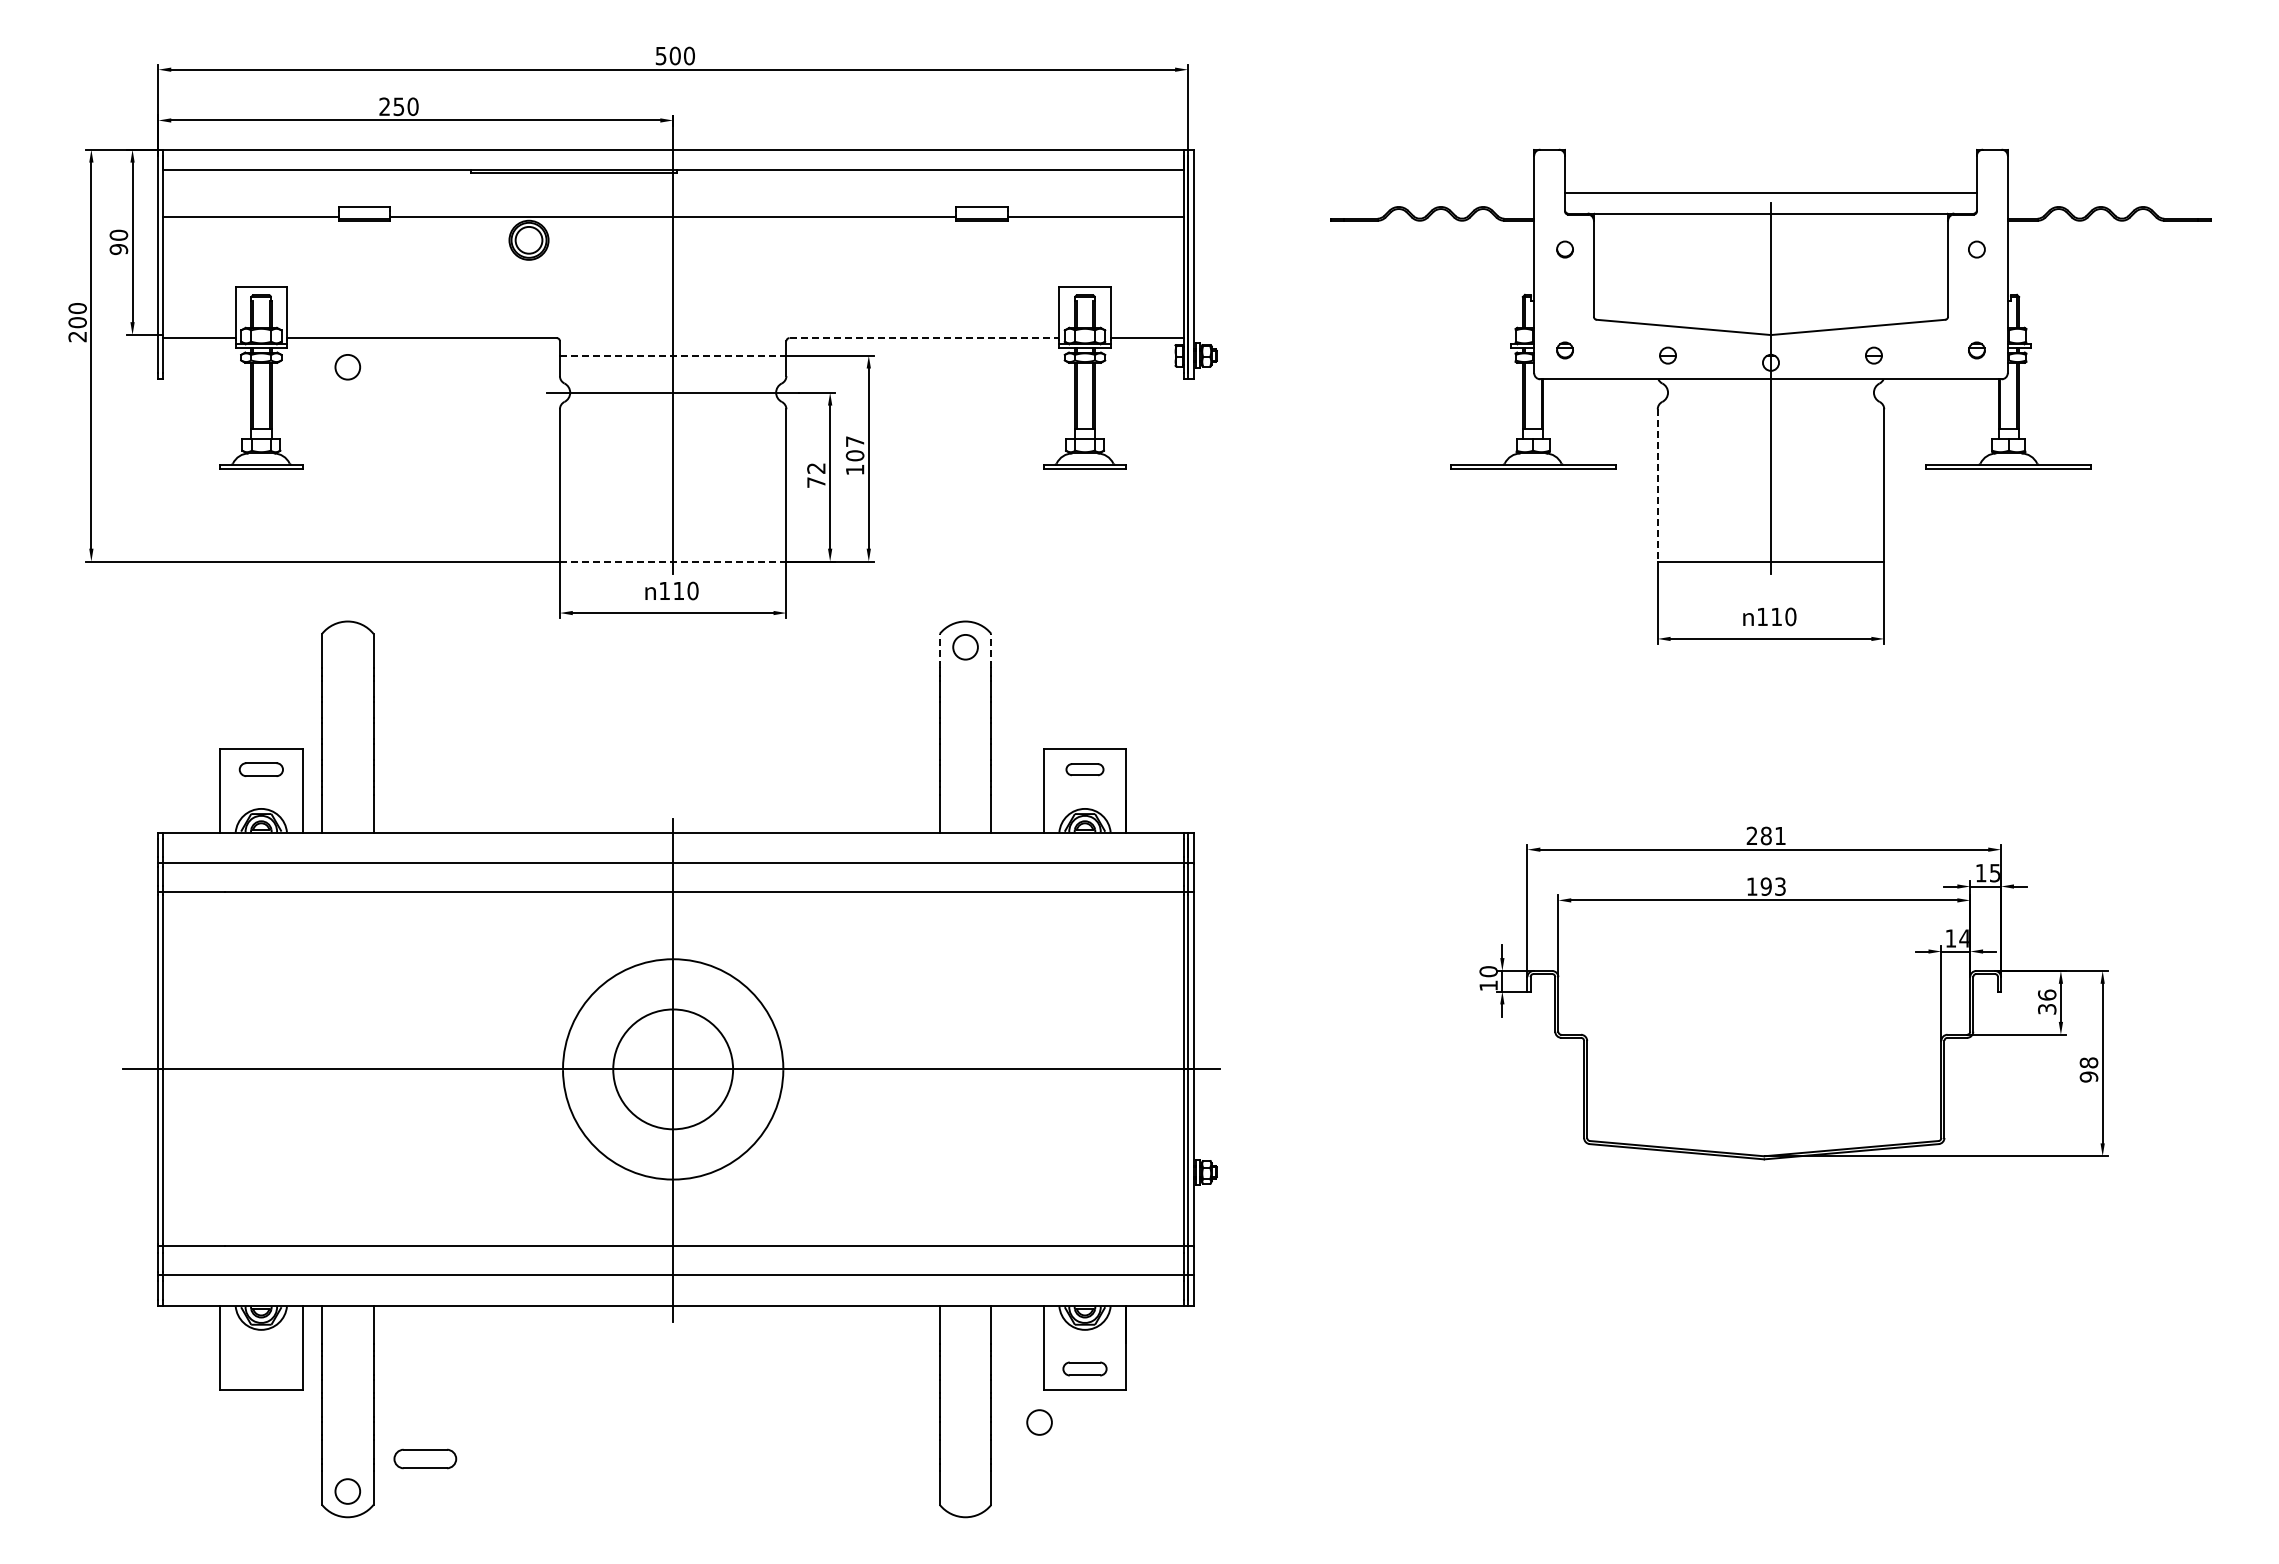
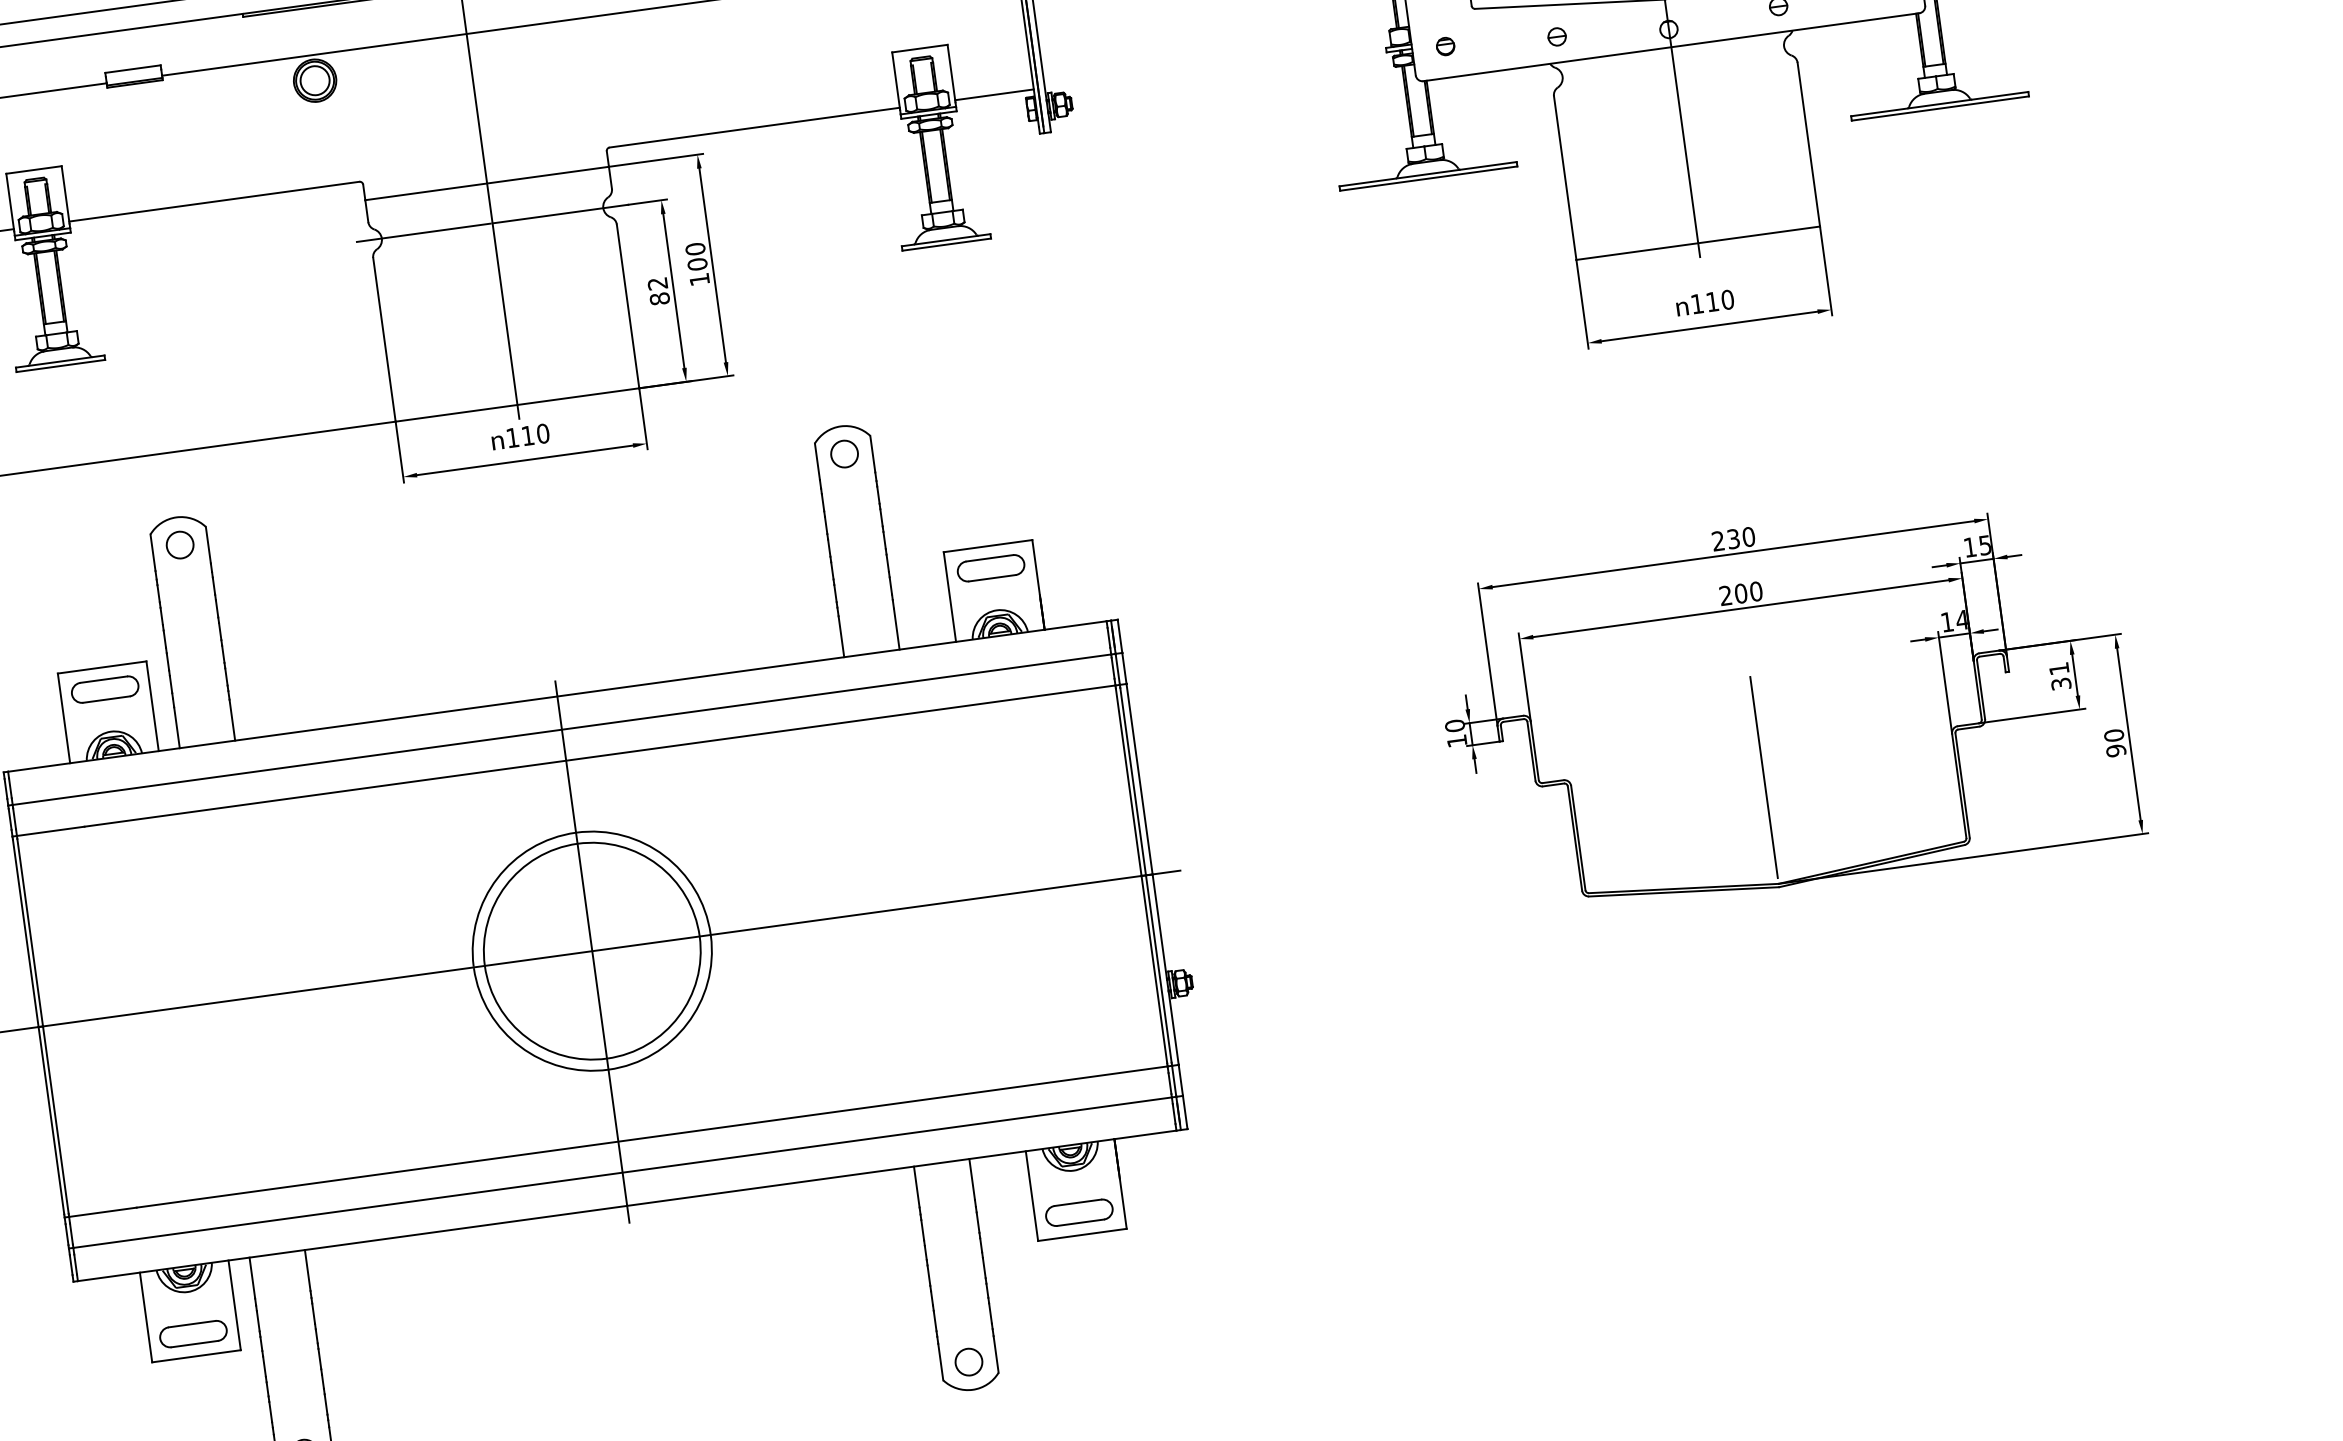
line: (924, 338) -> (754, 128), dashed -> solid
line: (673, 355) -> (487, 183), dashed -> solid
circle: (347, 367) -> (179, 545), moved
text: (854, 441) -> (694, 249), 107 -> 100
text: (816, 482) -> (659, 298), 72 -> 82
line: (1657, 485) -> (1564, 178), dashed -> solid
line: (673, 561) -> (517, 404), dashed -> solid
line: (939, 650) -> (817, 461), dashed -> solid
line: (991, 650) -> (872, 453), dashed -> solid
part: (261, 769) -> (105, 689), size x1.43
part: (1084, 769) -> (990, 568), size x1.67
text: (1772, 835) -> (1740, 537), 281 -> 230
text: (1766, 886) -> (1741, 593), 193 -> 200
text: (2047, 994) -> (2059, 668), 36 -> 31
line: (1764, 1056) -> (1764, 776), added
text: (2088, 1062) -> (2113, 735), 98 -> 90
circle: (673, 1069) -> (592, 951), size x1.67
part: (1084, 1368) -> (1078, 1212), size x1.43
circle: (1039, 1422) -> (968, 1362), moved
part: (425, 1458) -> (193, 1333), moved

